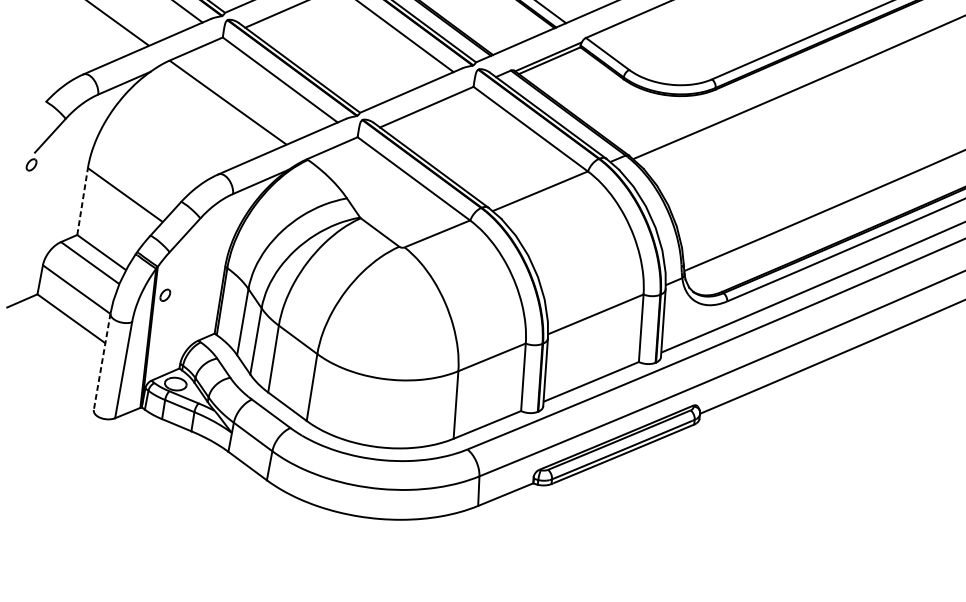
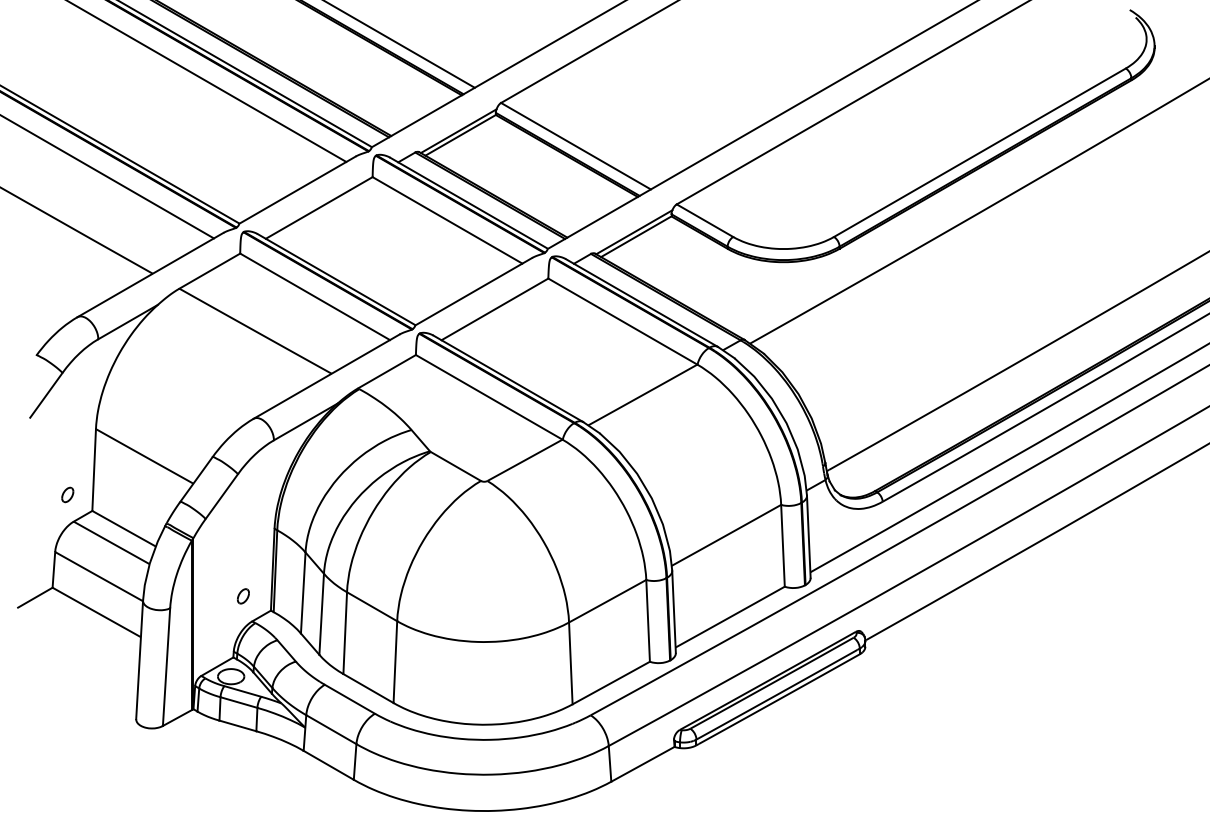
part: (31, 164) -> (67, 494), moved
line: (82, 201) -> (94, 470), dashed -> solid
part: (165, 295) -> (243, 596), moved
line: (102, 362) -> (139, 660), dashed -> solid

